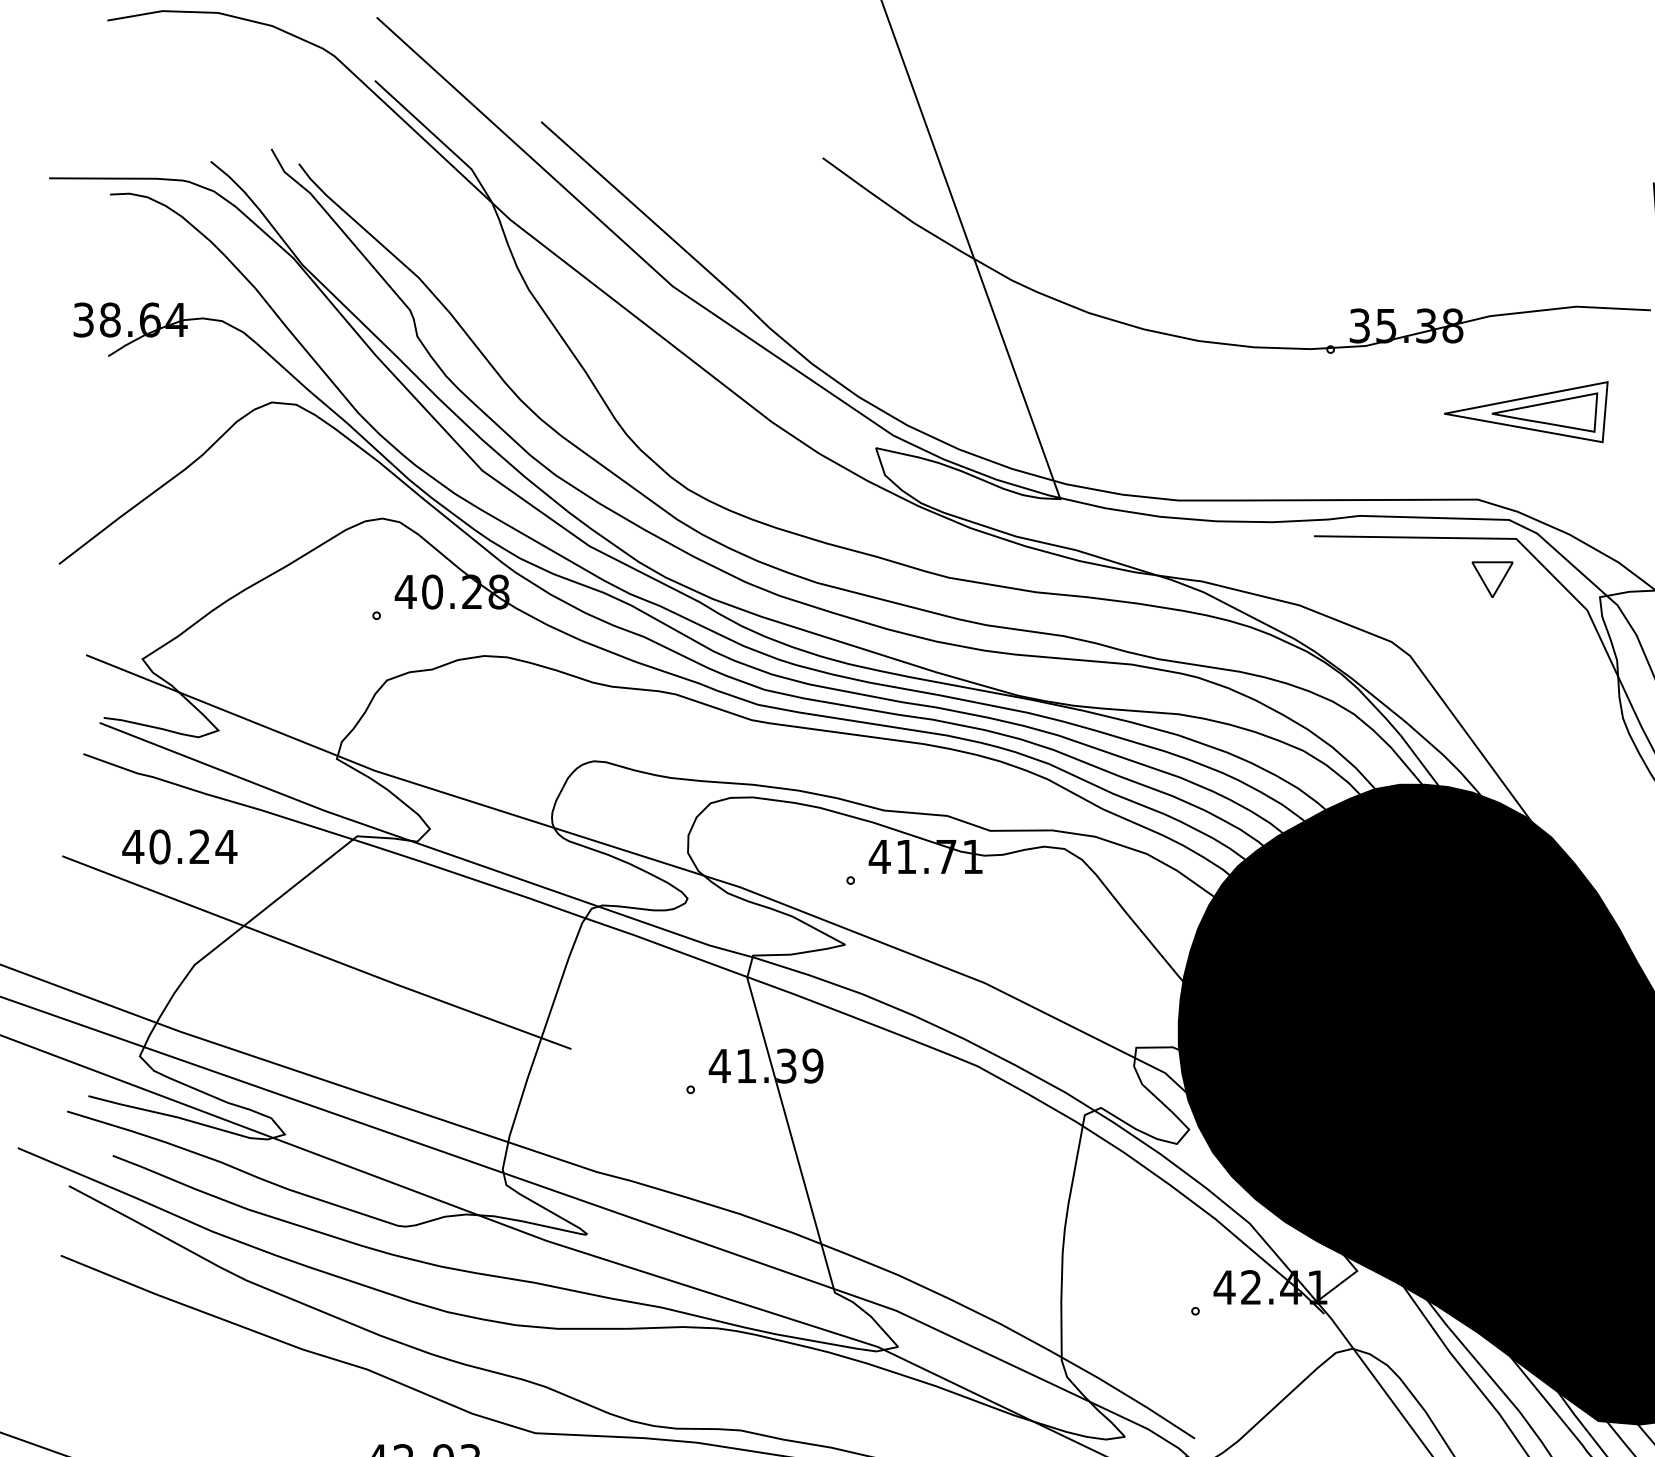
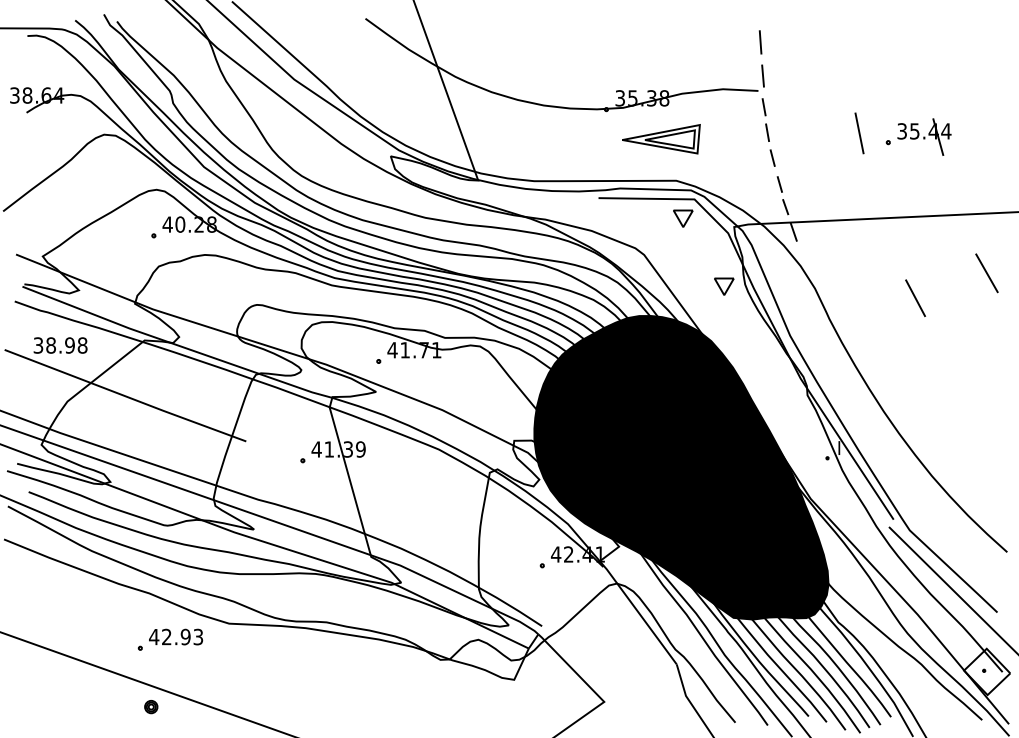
part: (1526, 412) -> (661, 139), moved
part: (1579, 722) -> (724, 286), added
text: (179, 846) -> (60, 345), 40.24 -> 38.98

